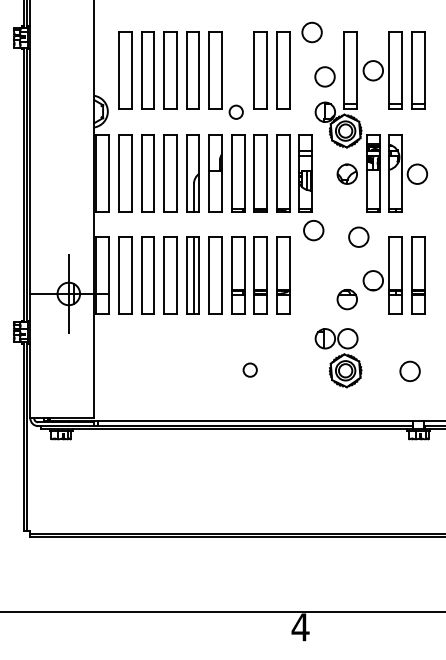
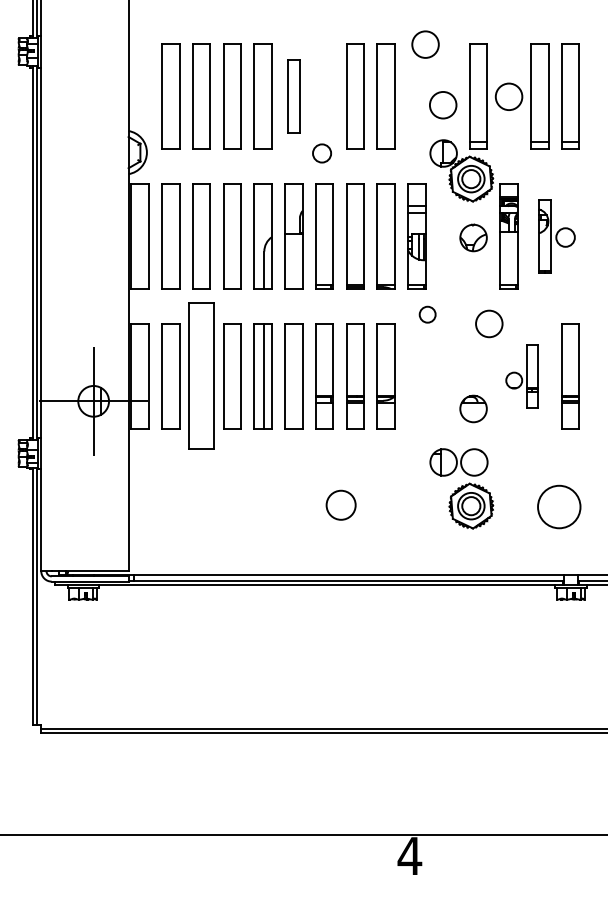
part: (215, 70) -> (293, 96), size x0.7
part: (408, 173) -> (556, 236), size x0.7
circle: (313, 230) -> (427, 314), size x0.6
part: (147, 275) -> (201, 376), size x1.4
part: (382, 275) -> (521, 376), size x0.6
circle: (250, 370) -> (341, 505), size x1.6
circle: (410, 371) -> (559, 506), size x1.6

